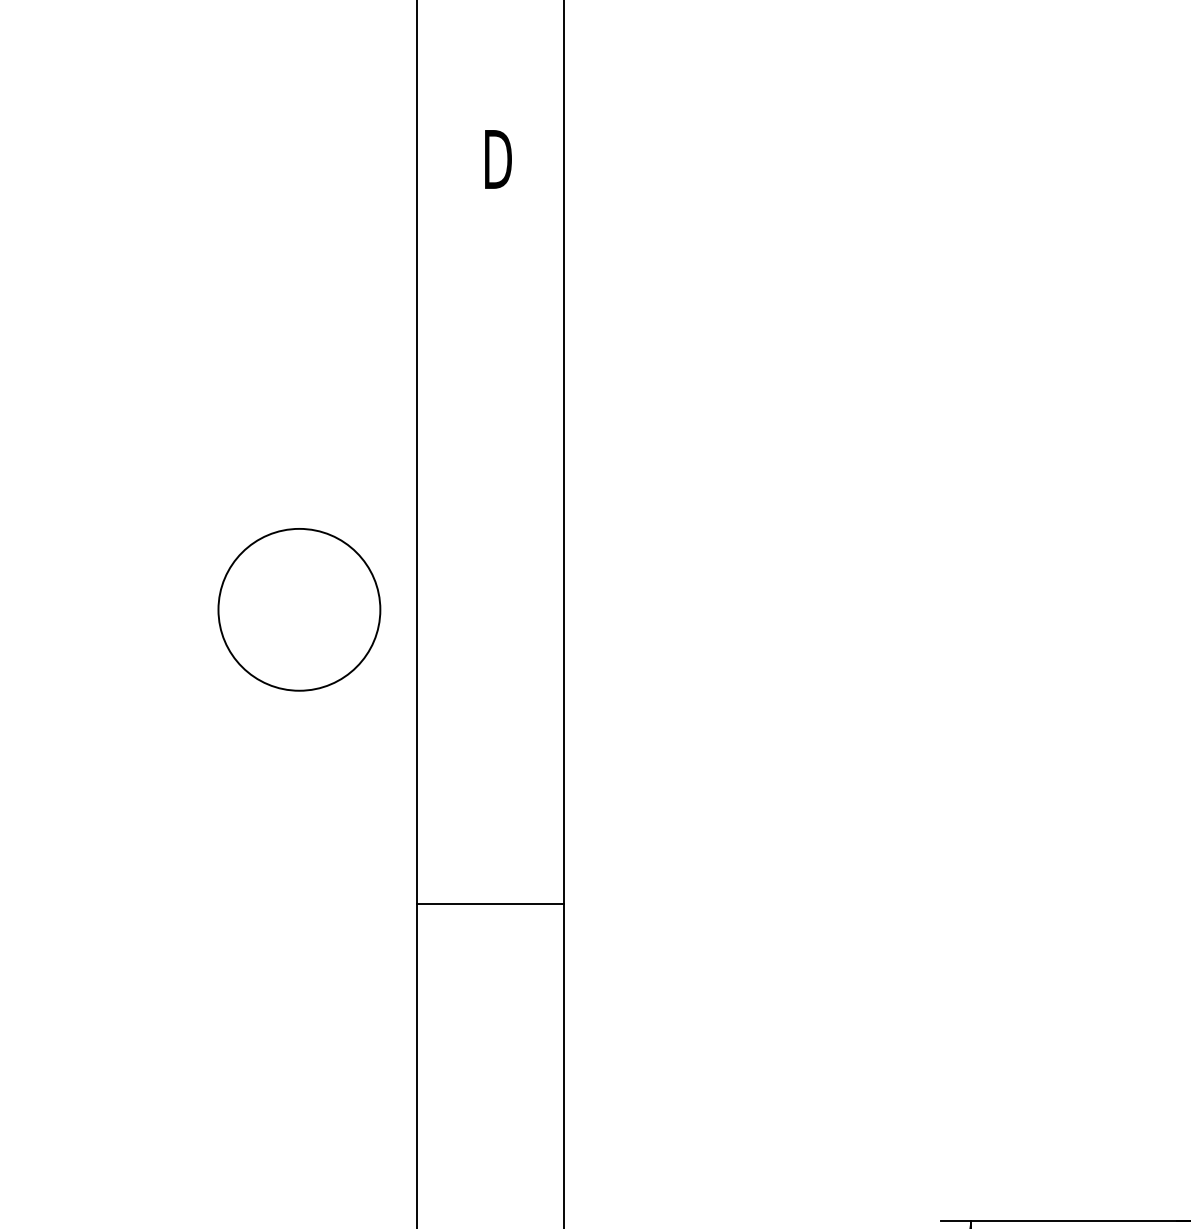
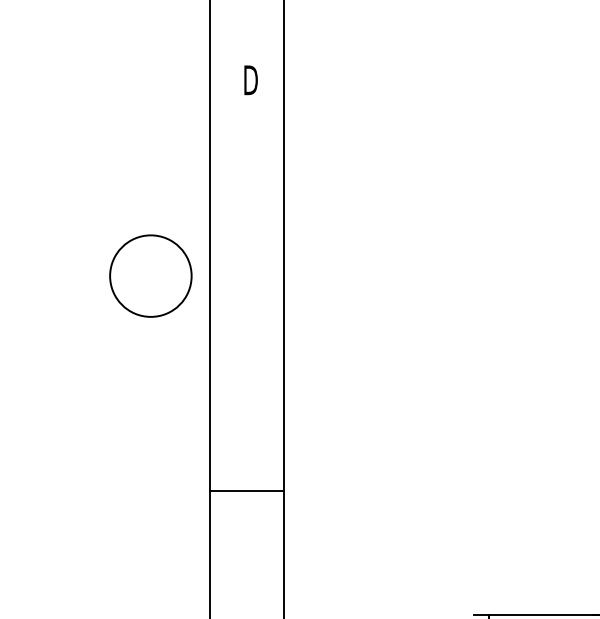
circle: (298, 608) -> (150, 275), moved
line: (491, 904) -> (247, 491), moved

